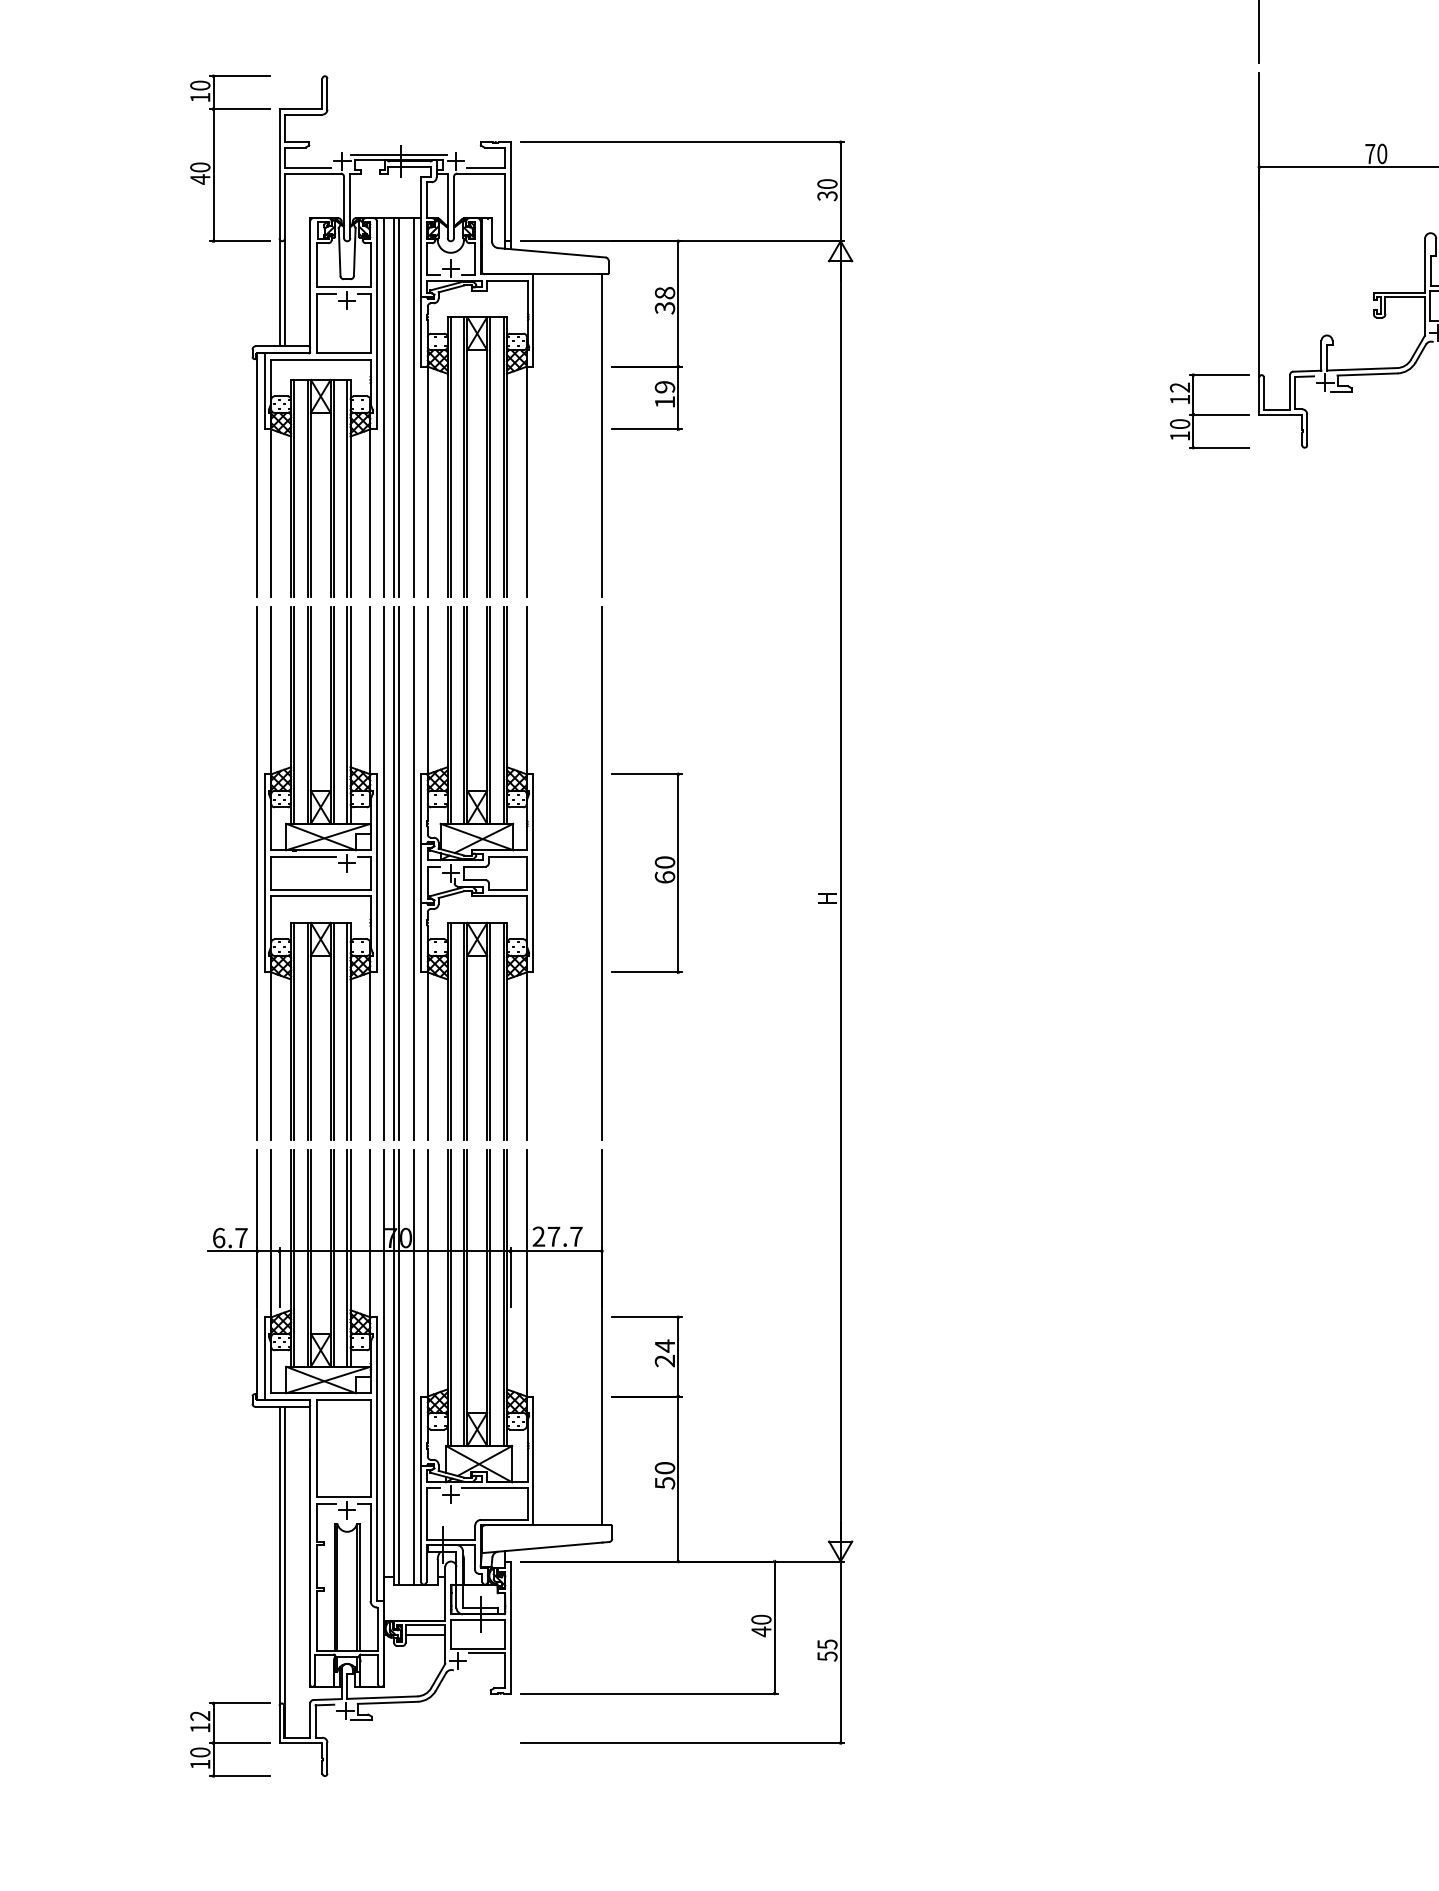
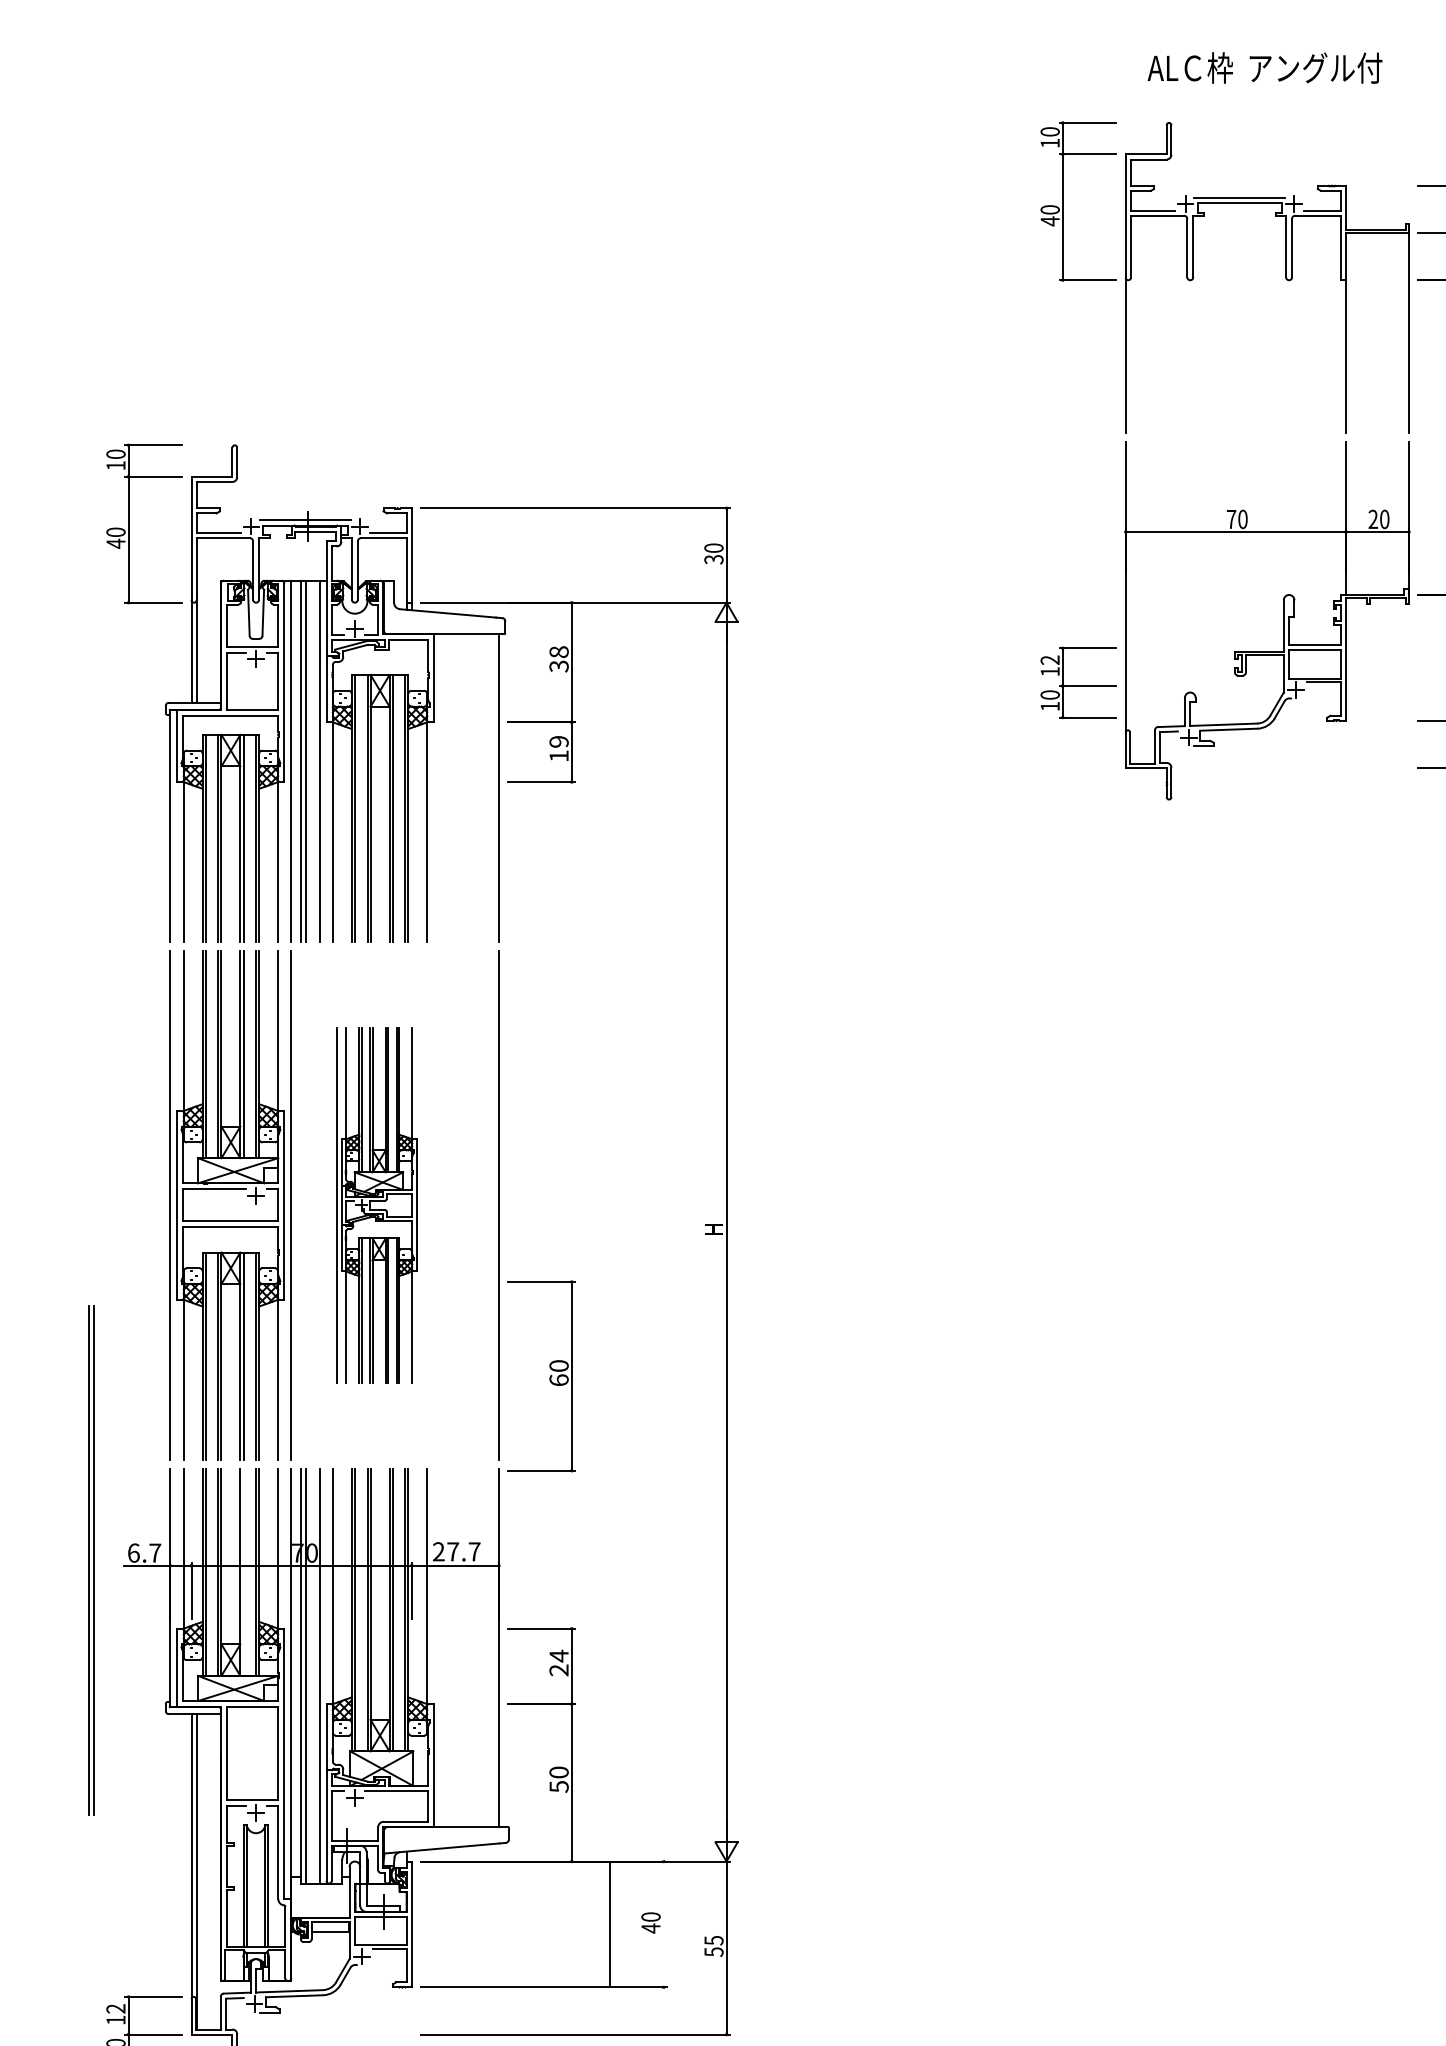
part: (1209, 410) -> (1078, 682), moved
part: (396, 873) -> (91, 1560), moved
part: (473, 873) -> (376, 1205), size x0.7
part: (654, 874) -> (549, 1377), moved
line: (334, 1257) -> (243, 1571), removed
line: (774, 1627) -> (609, 1924), moved

